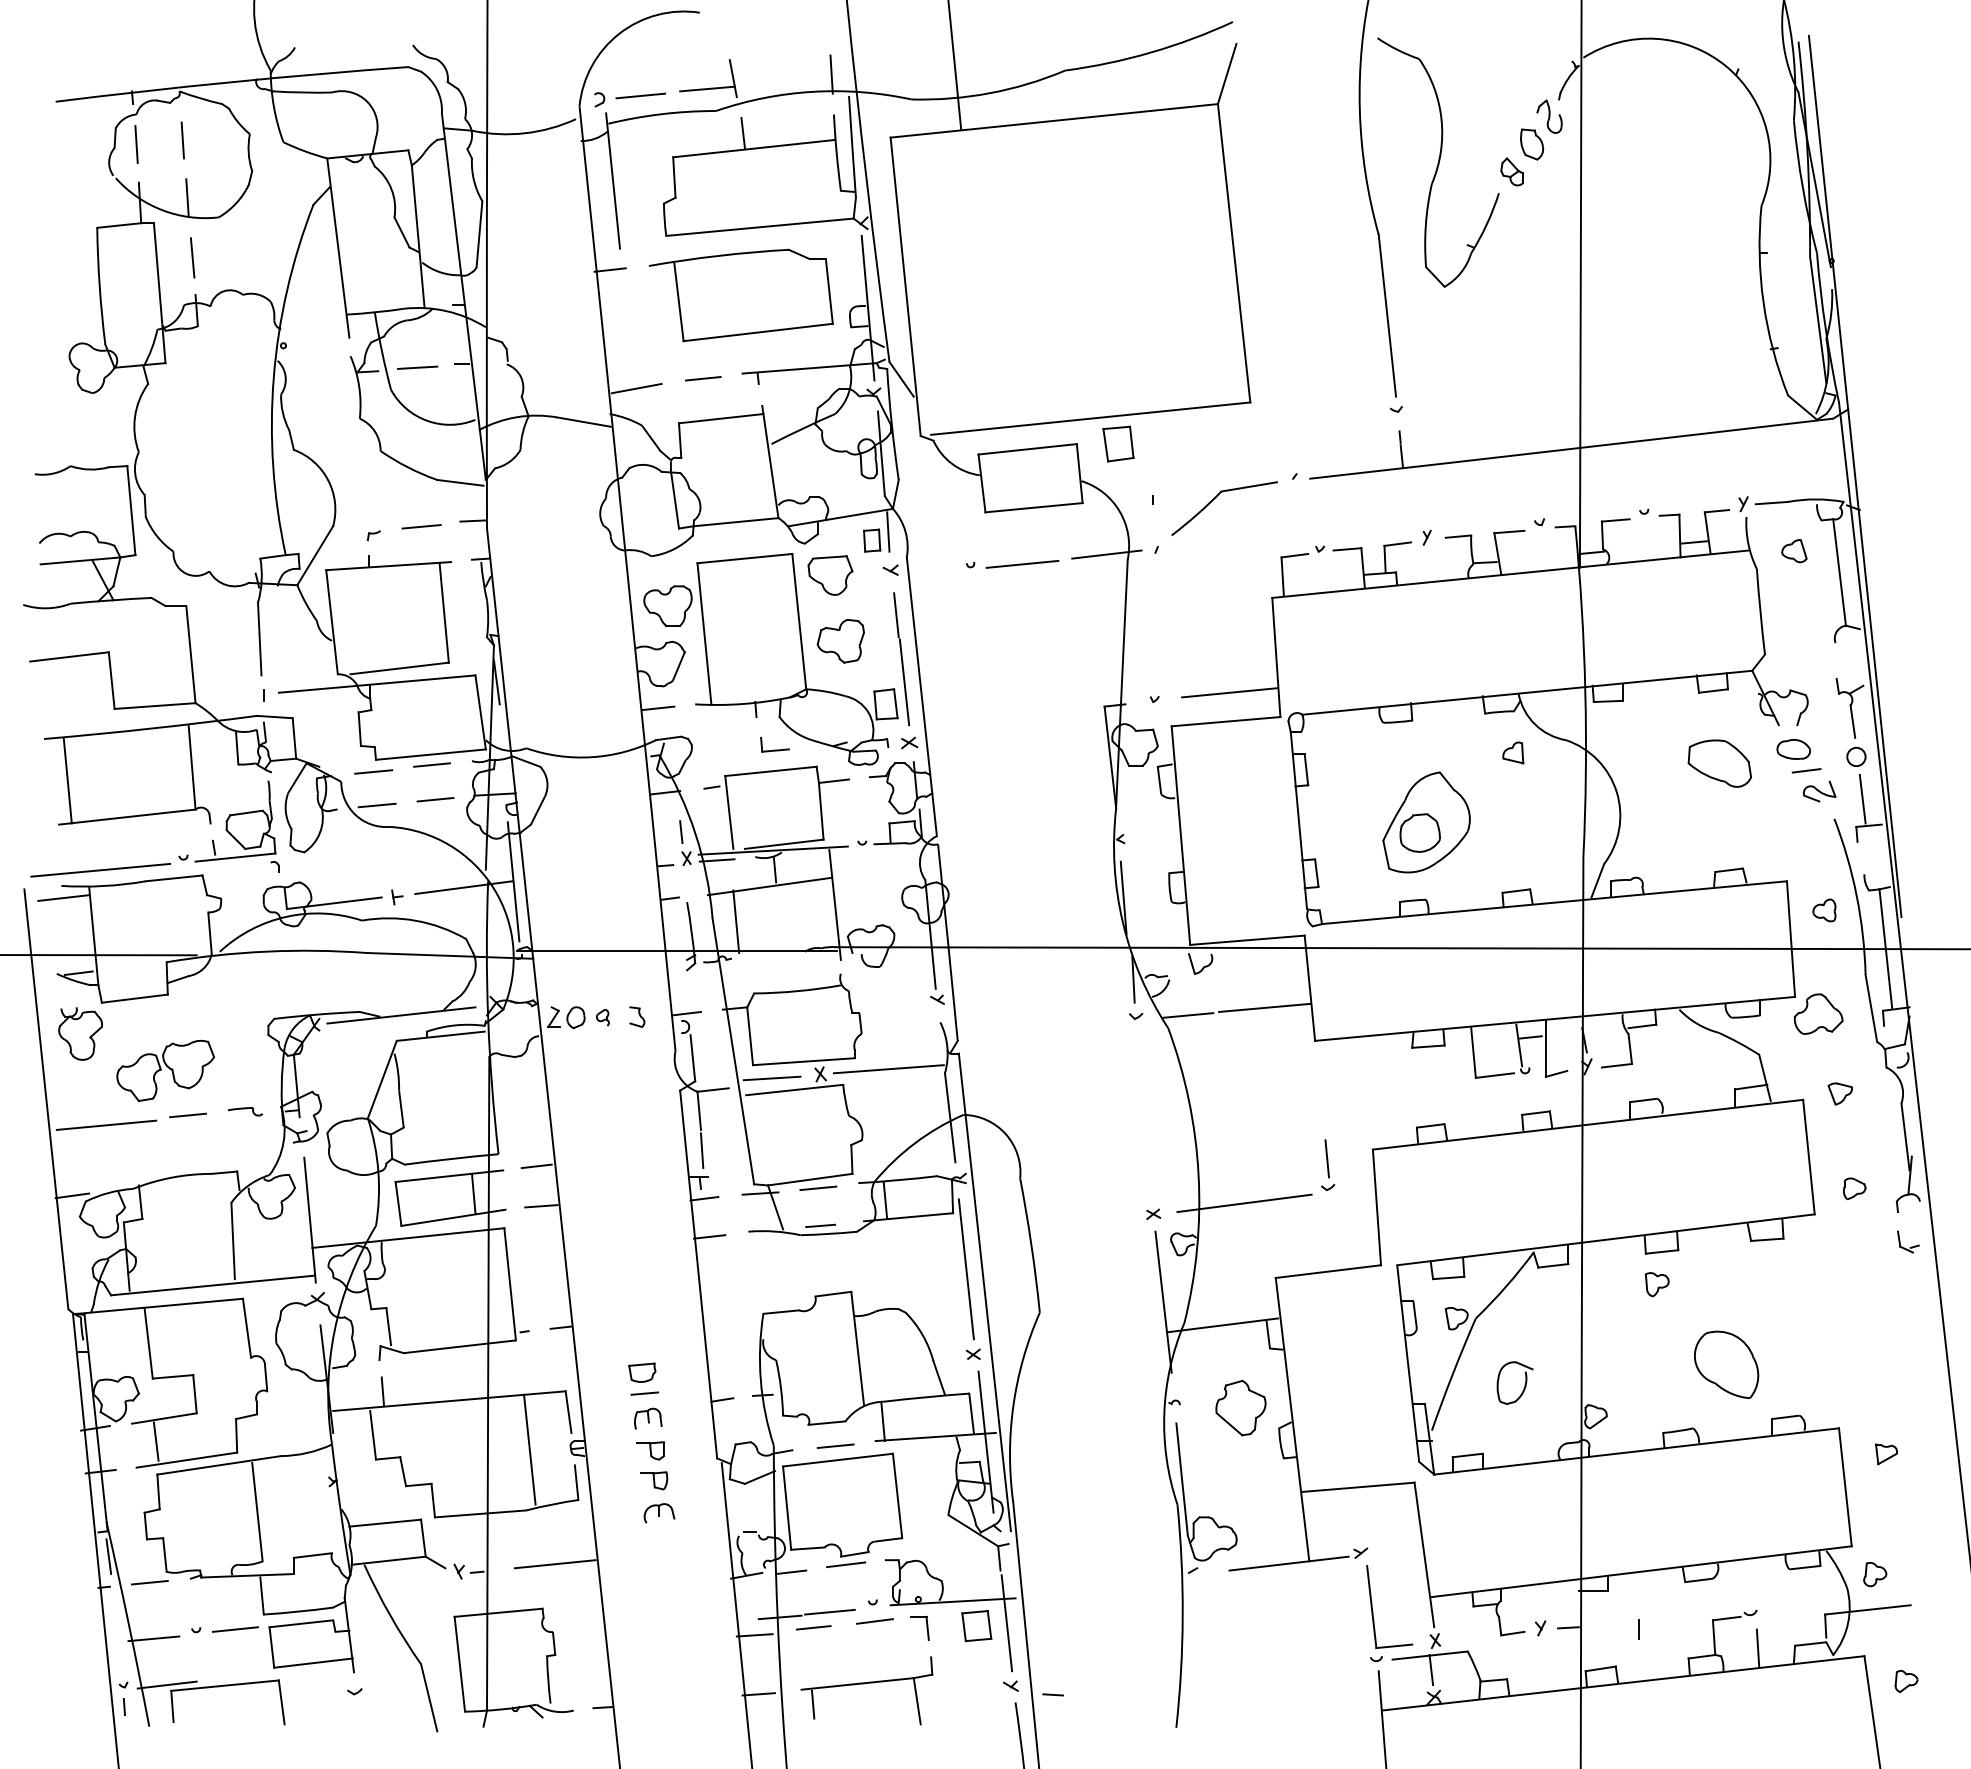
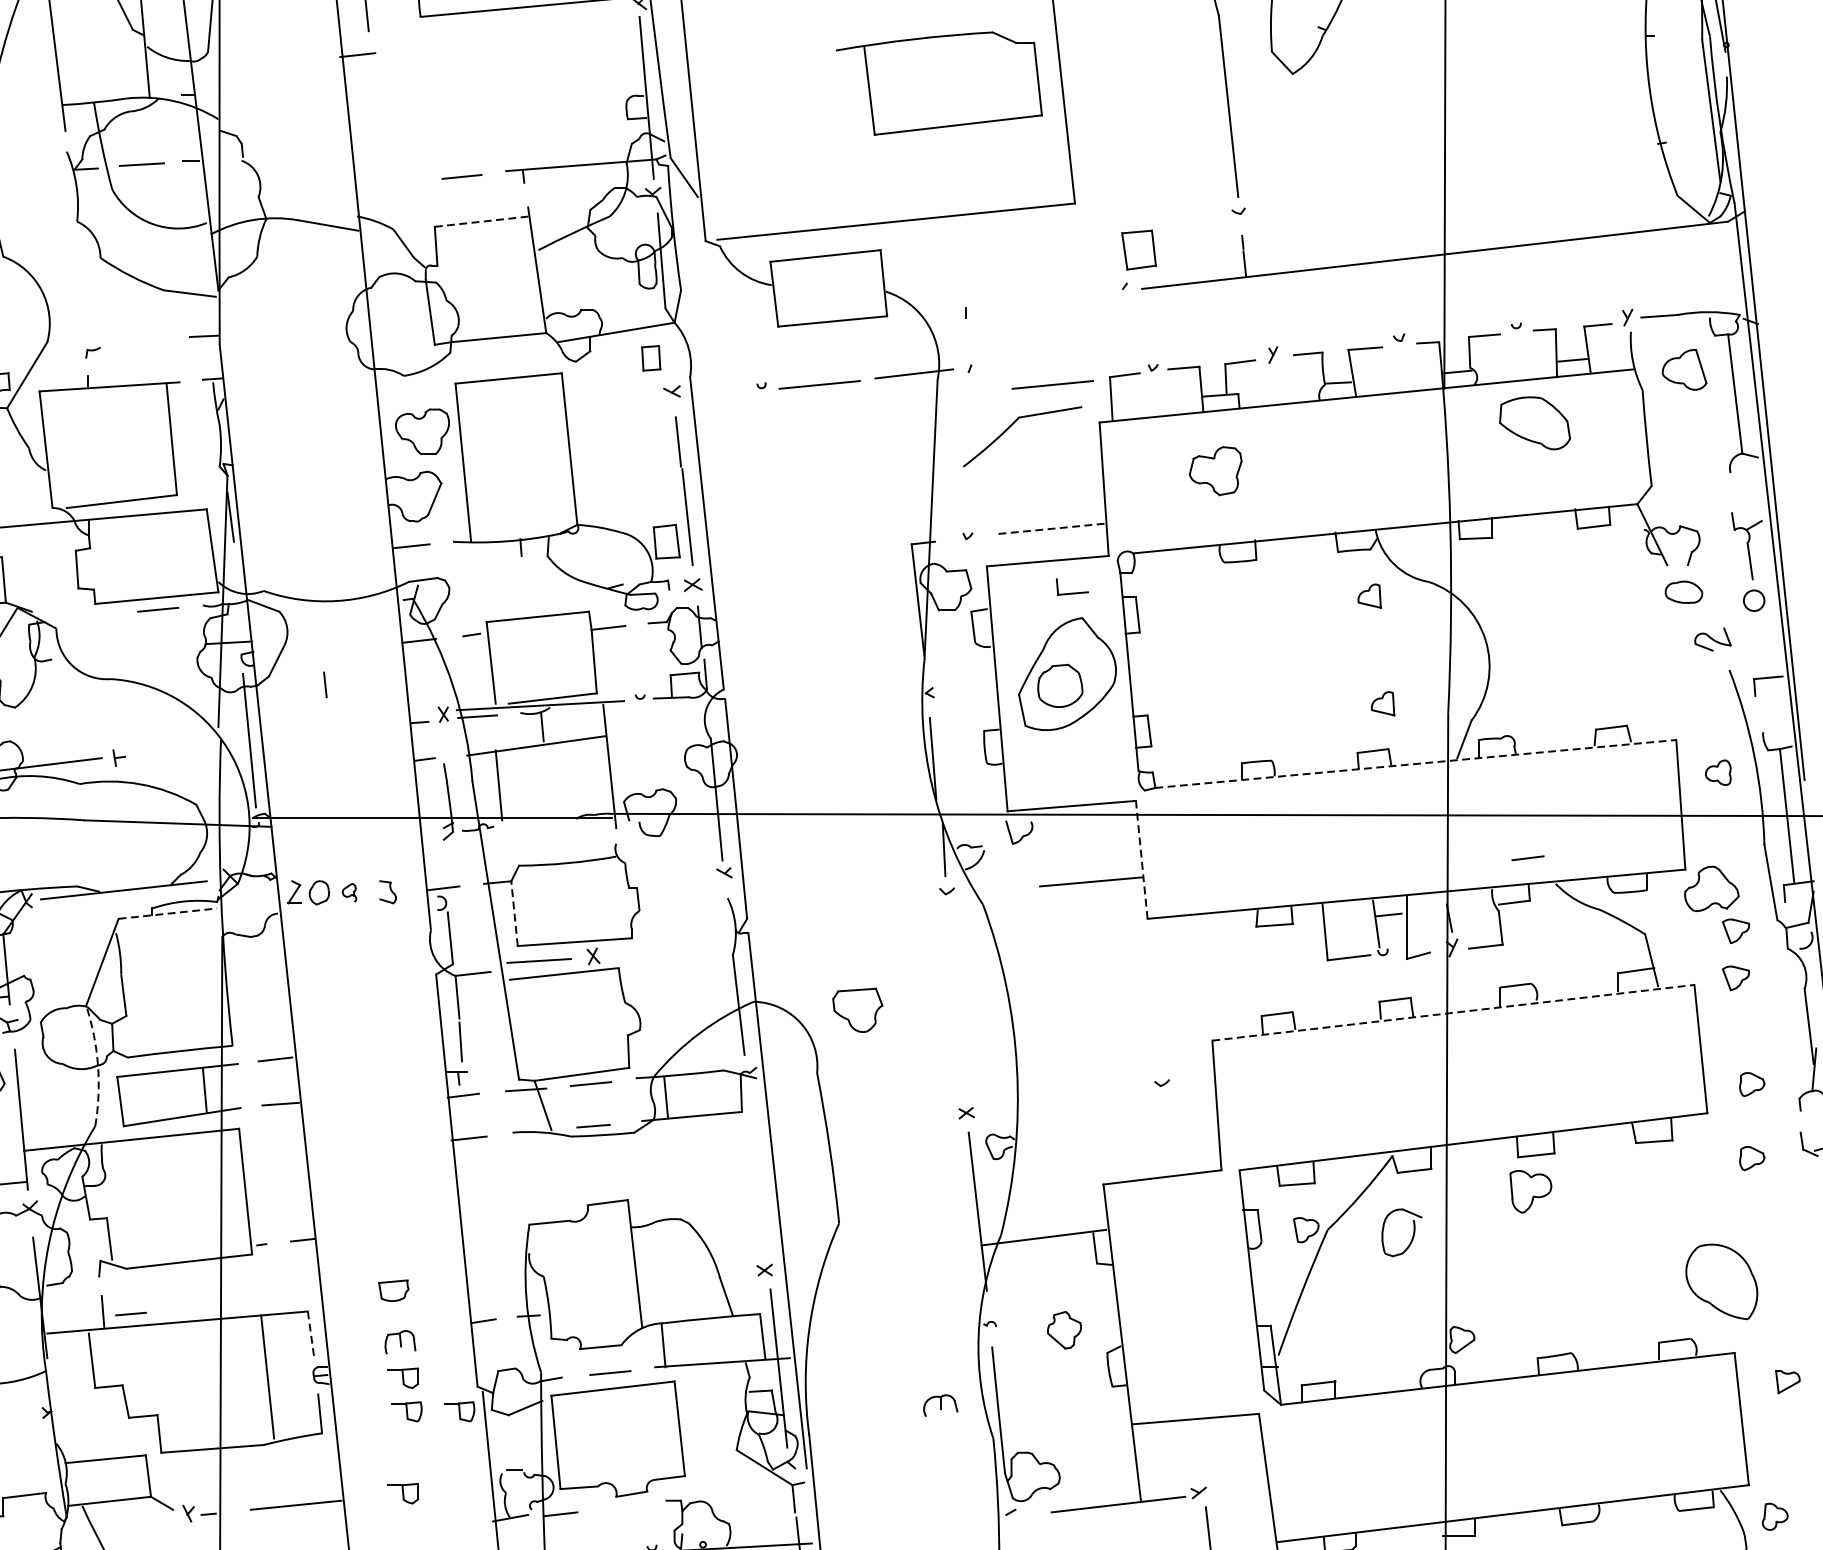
part: (740, 295) -> (938, 83), moved
line: (636, 388) -> (387, 187), removed
line: (721, 418) -> (482, 221), solid -> dashed
part: (1118, 443) -> (1139, 249), moved
part: (1215, 498) -> (1012, 425), moved
line: (421, 526) -> (146, 342), removed
line: (888, 531) -> (669, 348), removed
part: (1794, 551) -> (1684, 370), size x1.6
line: (1230, 564) -> (1052, 385), added
part: (830, 575) -> (857, 1010), moved
part: (840, 641) -> (1215, 471), moved
line: (1230, 692) -> (1052, 528), solid -> dashed
part: (774, 744) -> (1071, 586), moved
part: (1719, 763) -> (1534, 423), moved
line: (1806, 770) -> (1527, 857), moved
line: (373, 771) -> (92, 617), removed
line: (1862, 798) -> (1760, 647), removed
line: (435, 799) -> (161, 648), removed
line: (376, 805) -> (95, 655), removed
part: (1426, 822) -> (1067, 674), moved
line: (681, 831) -> (325, 684), moved
part: (1525, 848) -> (1383, 703), added
line: (463, 887) -> (193, 746), removed
line: (1554, 902) -> (1415, 763), solid -> dashed
line: (1309, 988) -> (1141, 860), solid -> dashed
line: (1188, 1015) -> (1005, 890), removed
line: (750, 1035) -> (514, 912), solid -> dashed
line: (441, 1036) -> (168, 913), solid -> dashed
part: (1839, 1051) -> (1735, 930), added
line: (888, 1069) -> (669, 950), removed
line: (1588, 1124) -> (1453, 1012), solid -> dashed
line: (1326, 1158) -> (1160, 1050), removed
arc: (378, 1171) -> (98, 1065), solid -> dashed
line: (1244, 1203) -> (1068, 1101), removed
part: (1854, 1254) -> (1751, 1158), added
line: (965, 1269) -> (755, 1175), removed
part: (1657, 1284) -> (1531, 1191), size x1.6
part: (1726, 1364) -> (1721, 1281), moved
part: (1524, 1384) -> (1412, 1234), moved
line: (644, 1393) -> (130, 1313), moved
part: (1240, 1407) -> (1064, 1329), size x0.6
line: (568, 1412) -> (311, 1335), solid -> dashed
part: (701, 1480) -> (460, 1411), added
part: (659, 1513) -> (940, 1405), moved
part: (650, 1553) -> (402, 1493), added
line: (846, 1564) -> (622, 1505), removed

